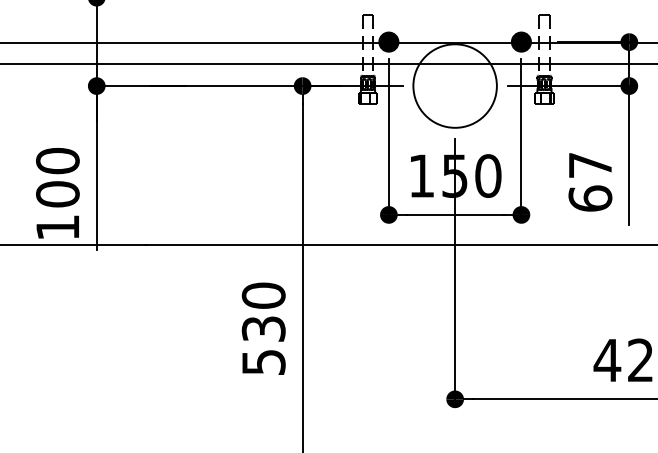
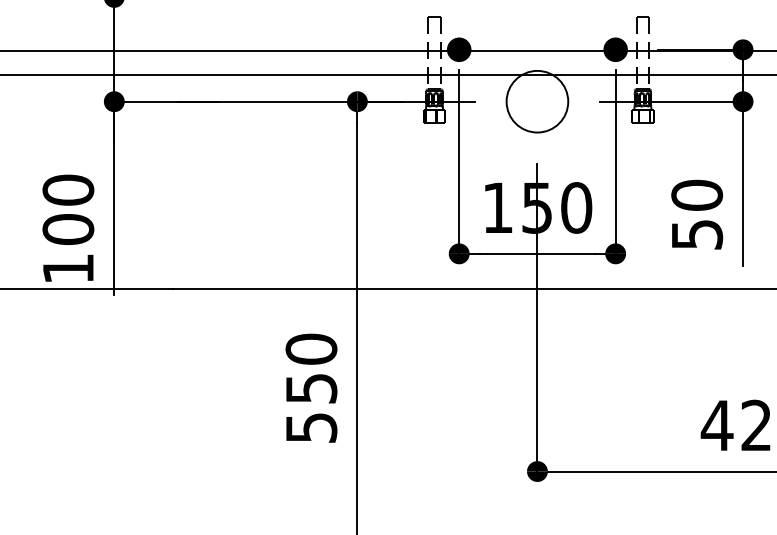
circle: (455, 85) -> (537, 101), size x0.62
text: (590, 181) -> (697, 214), 67 -> 50
text: (262, 328) -> (310, 388), 530 -> 550

